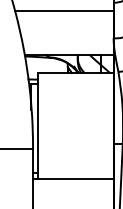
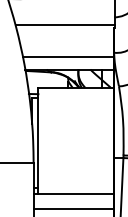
line: (67, 41) -> (68, 56), added
line: (72, 193) -> (73, 208), added

